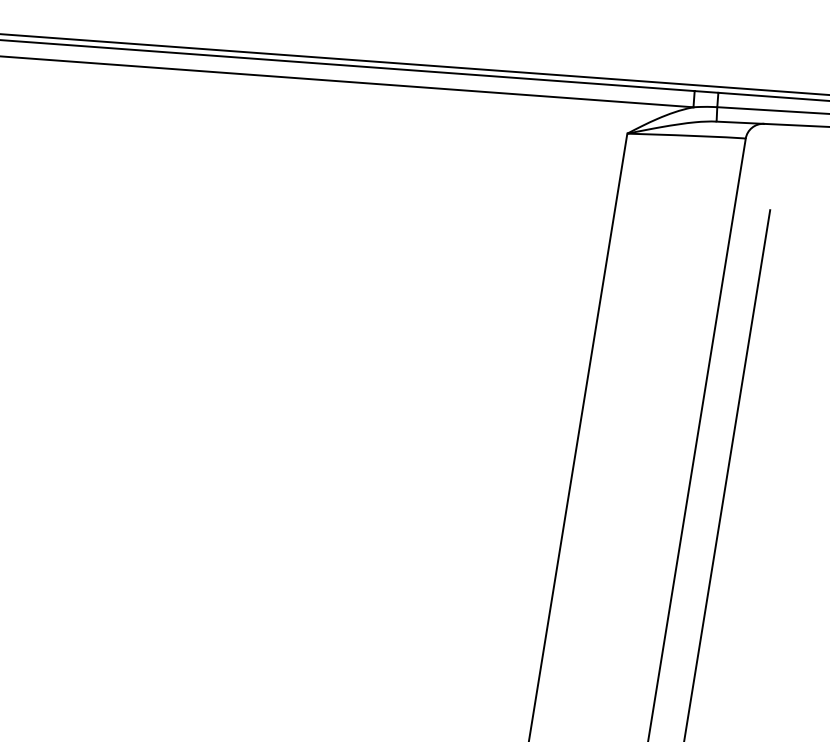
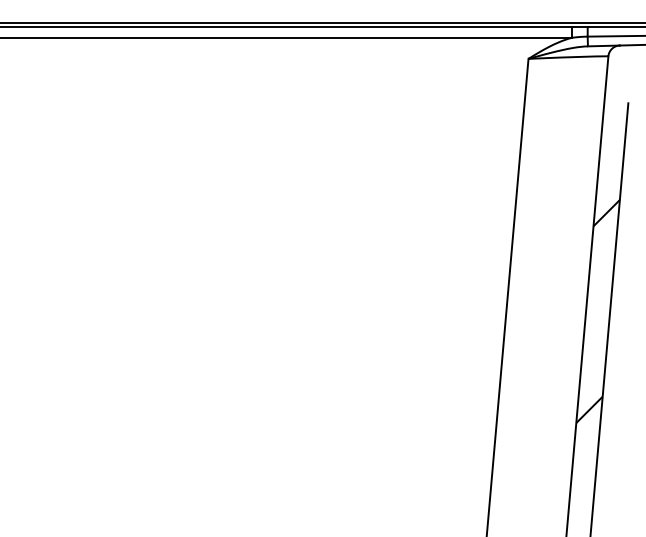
hatch: (701, 514) -> (597, 311), added

